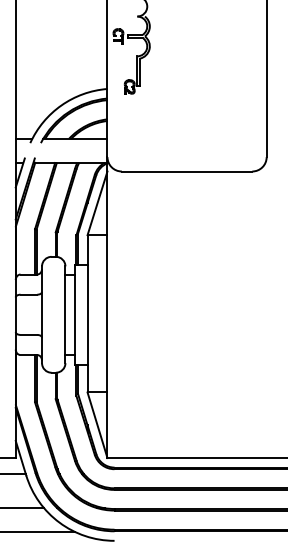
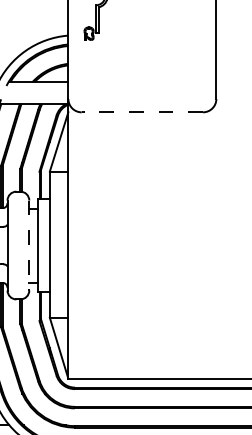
line: (186, 171) -> (141, 112), solid -> dashed
line: (65, 315) -> (29, 246), solid -> dashed

